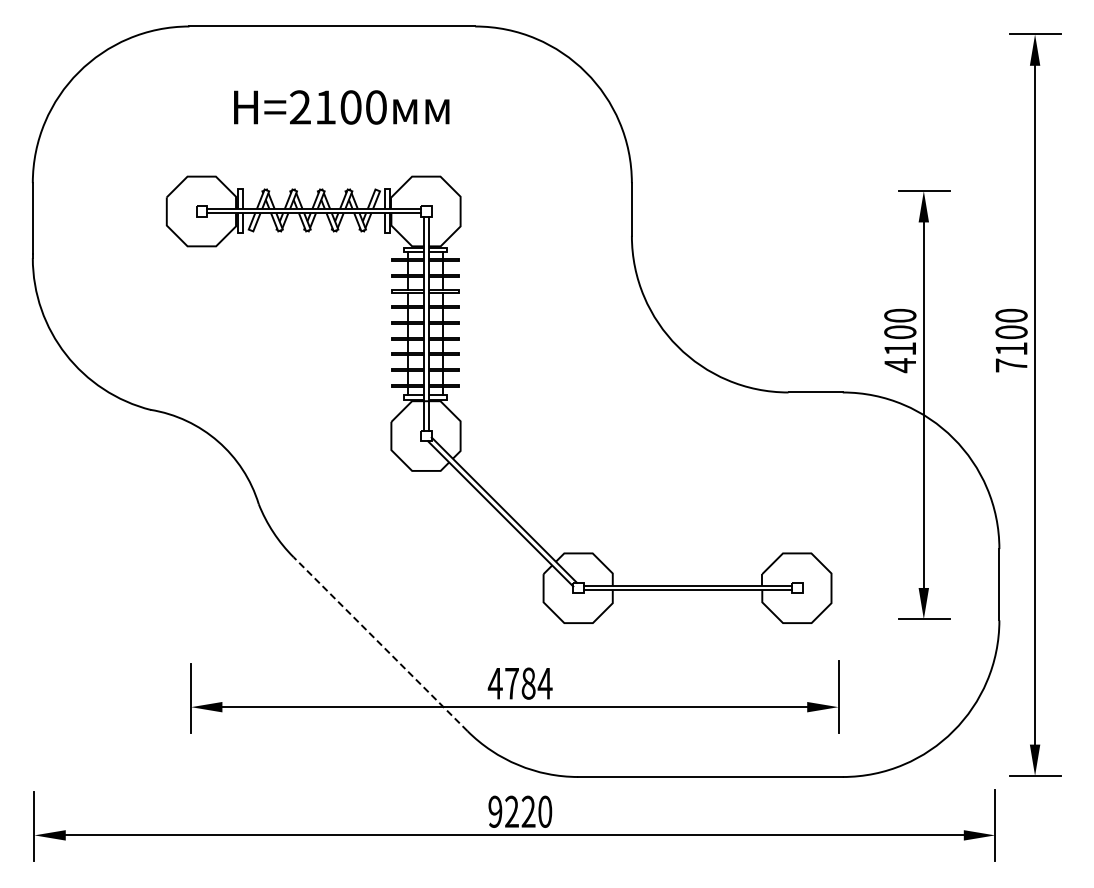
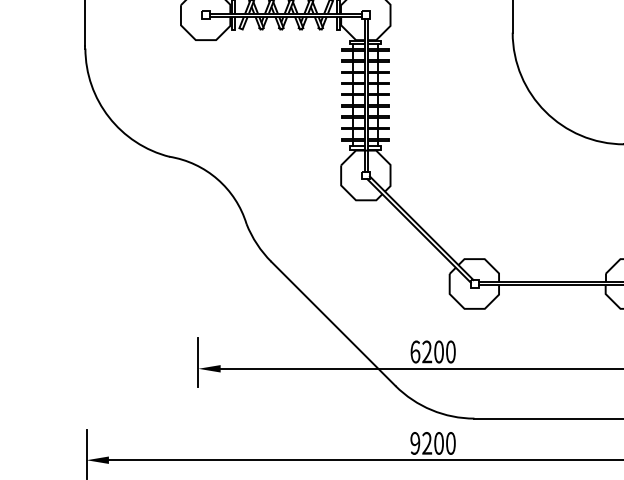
line: (380, 644) -> (333, 324), dashed -> solid
text: (519, 683) -> (432, 351), 4784 -> 6200
text: (528, 811) -> (438, 443), 9220 -> 9200

